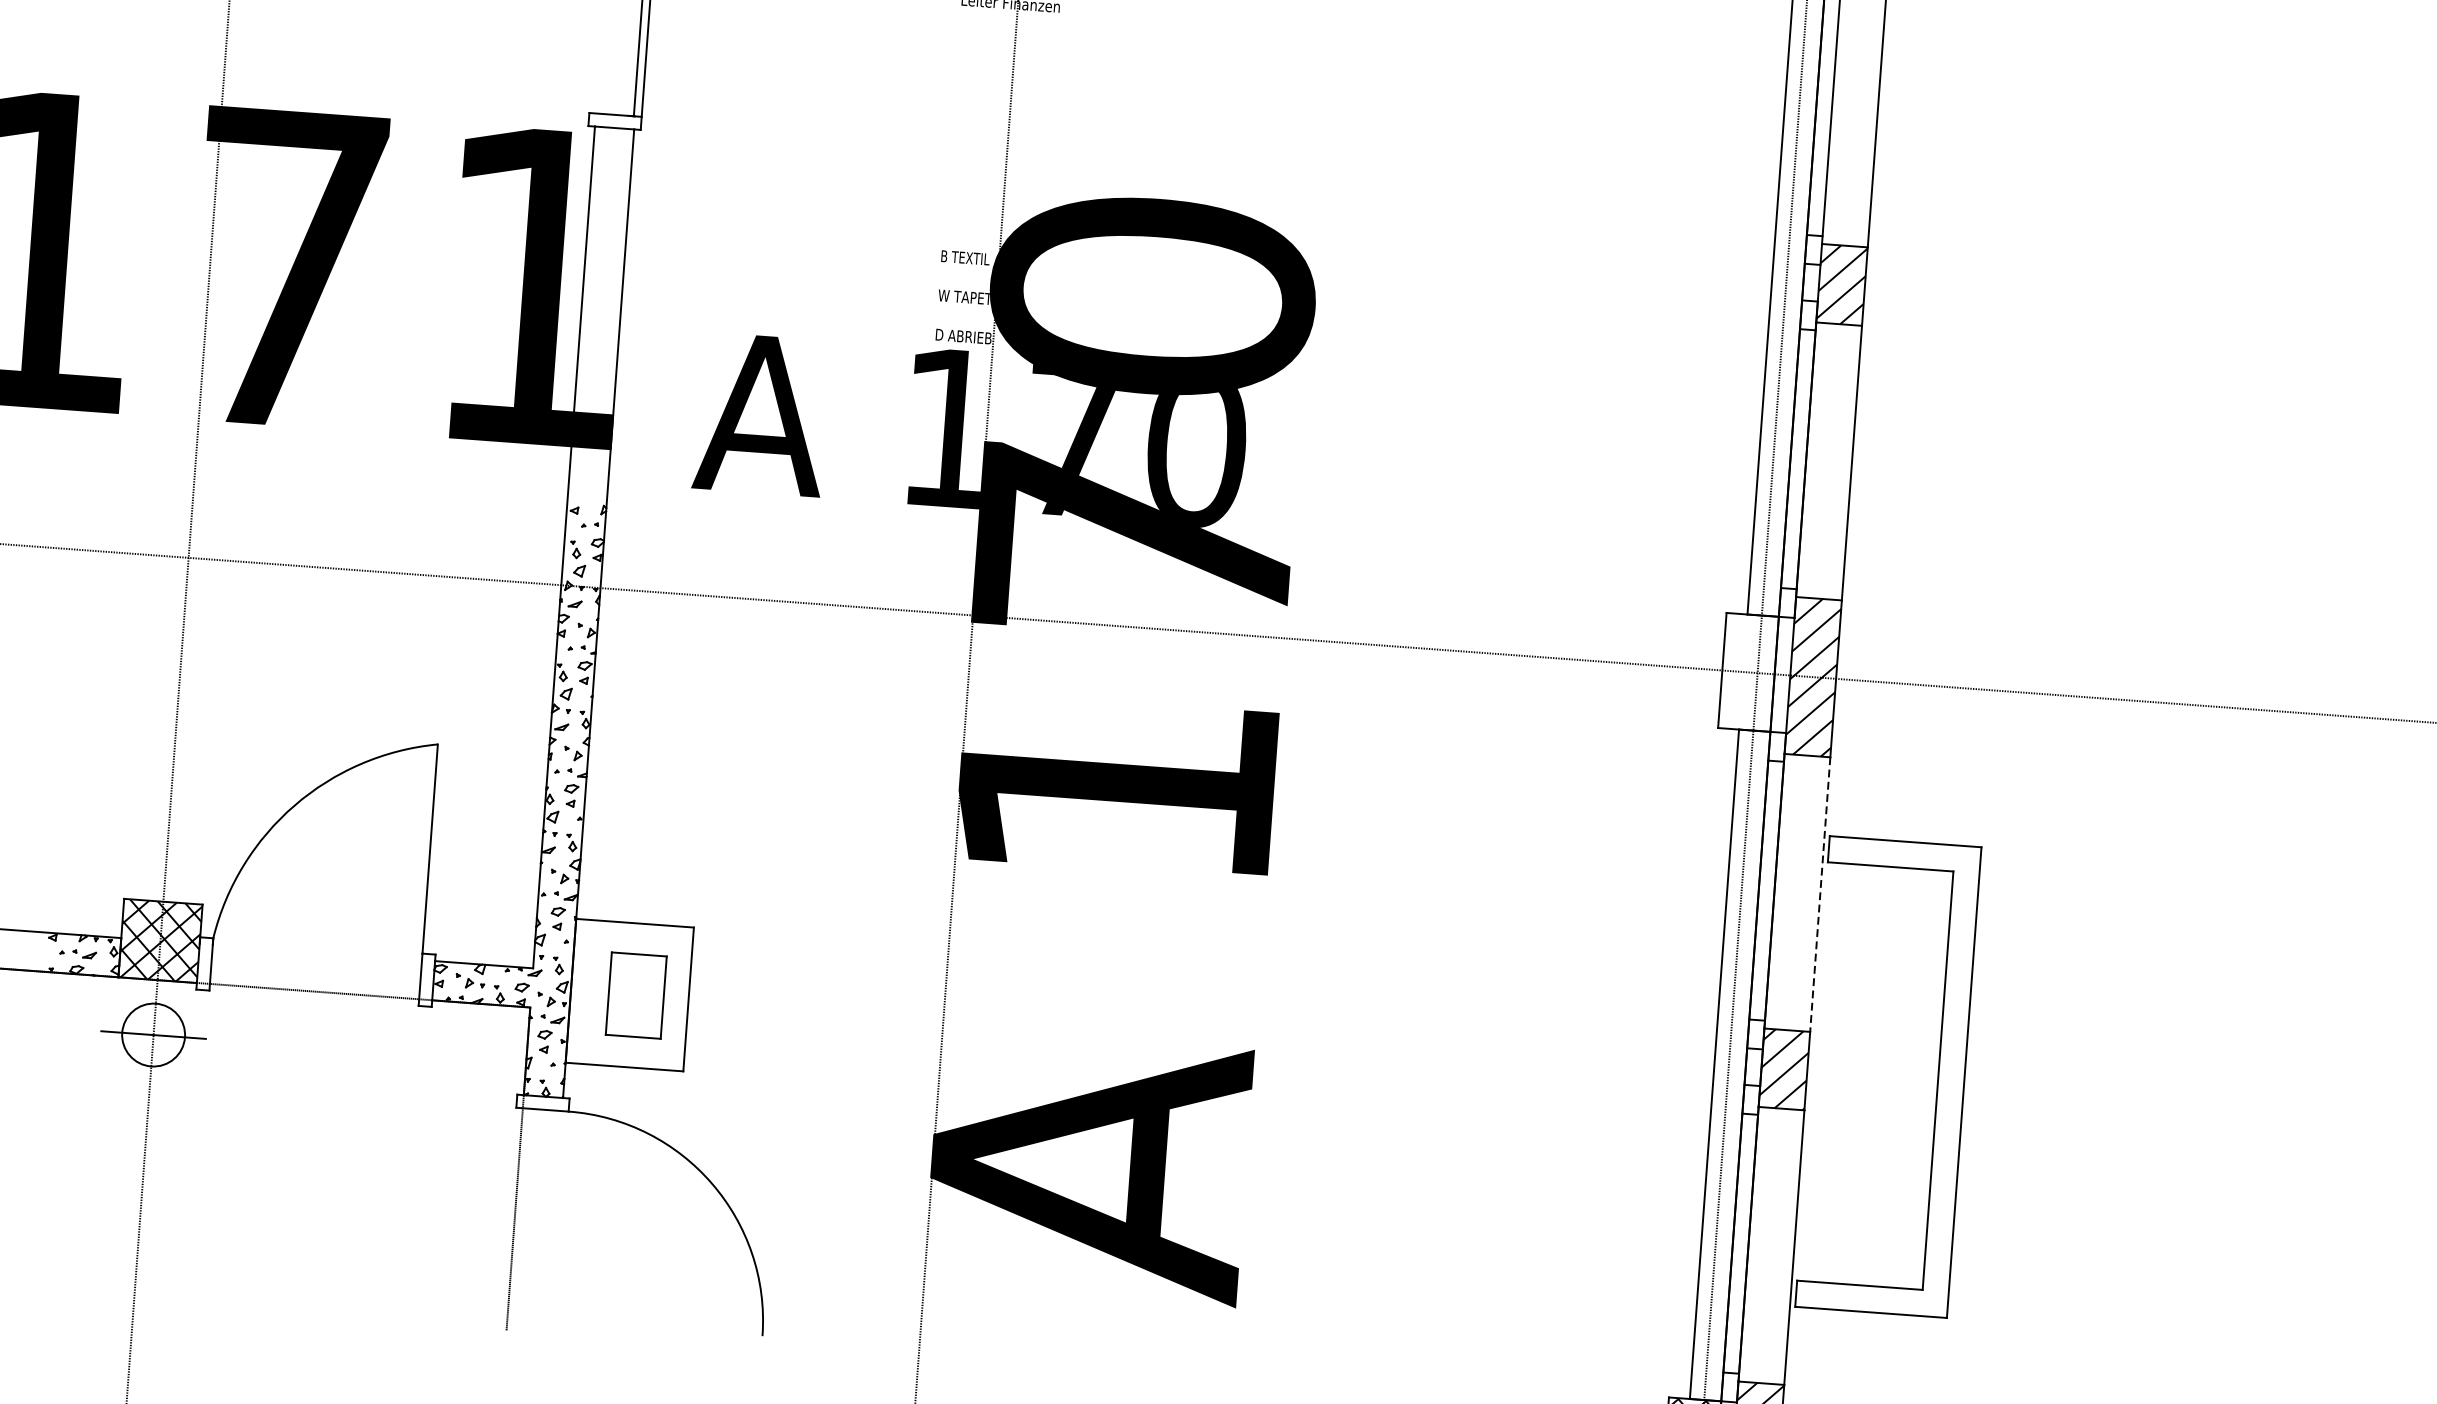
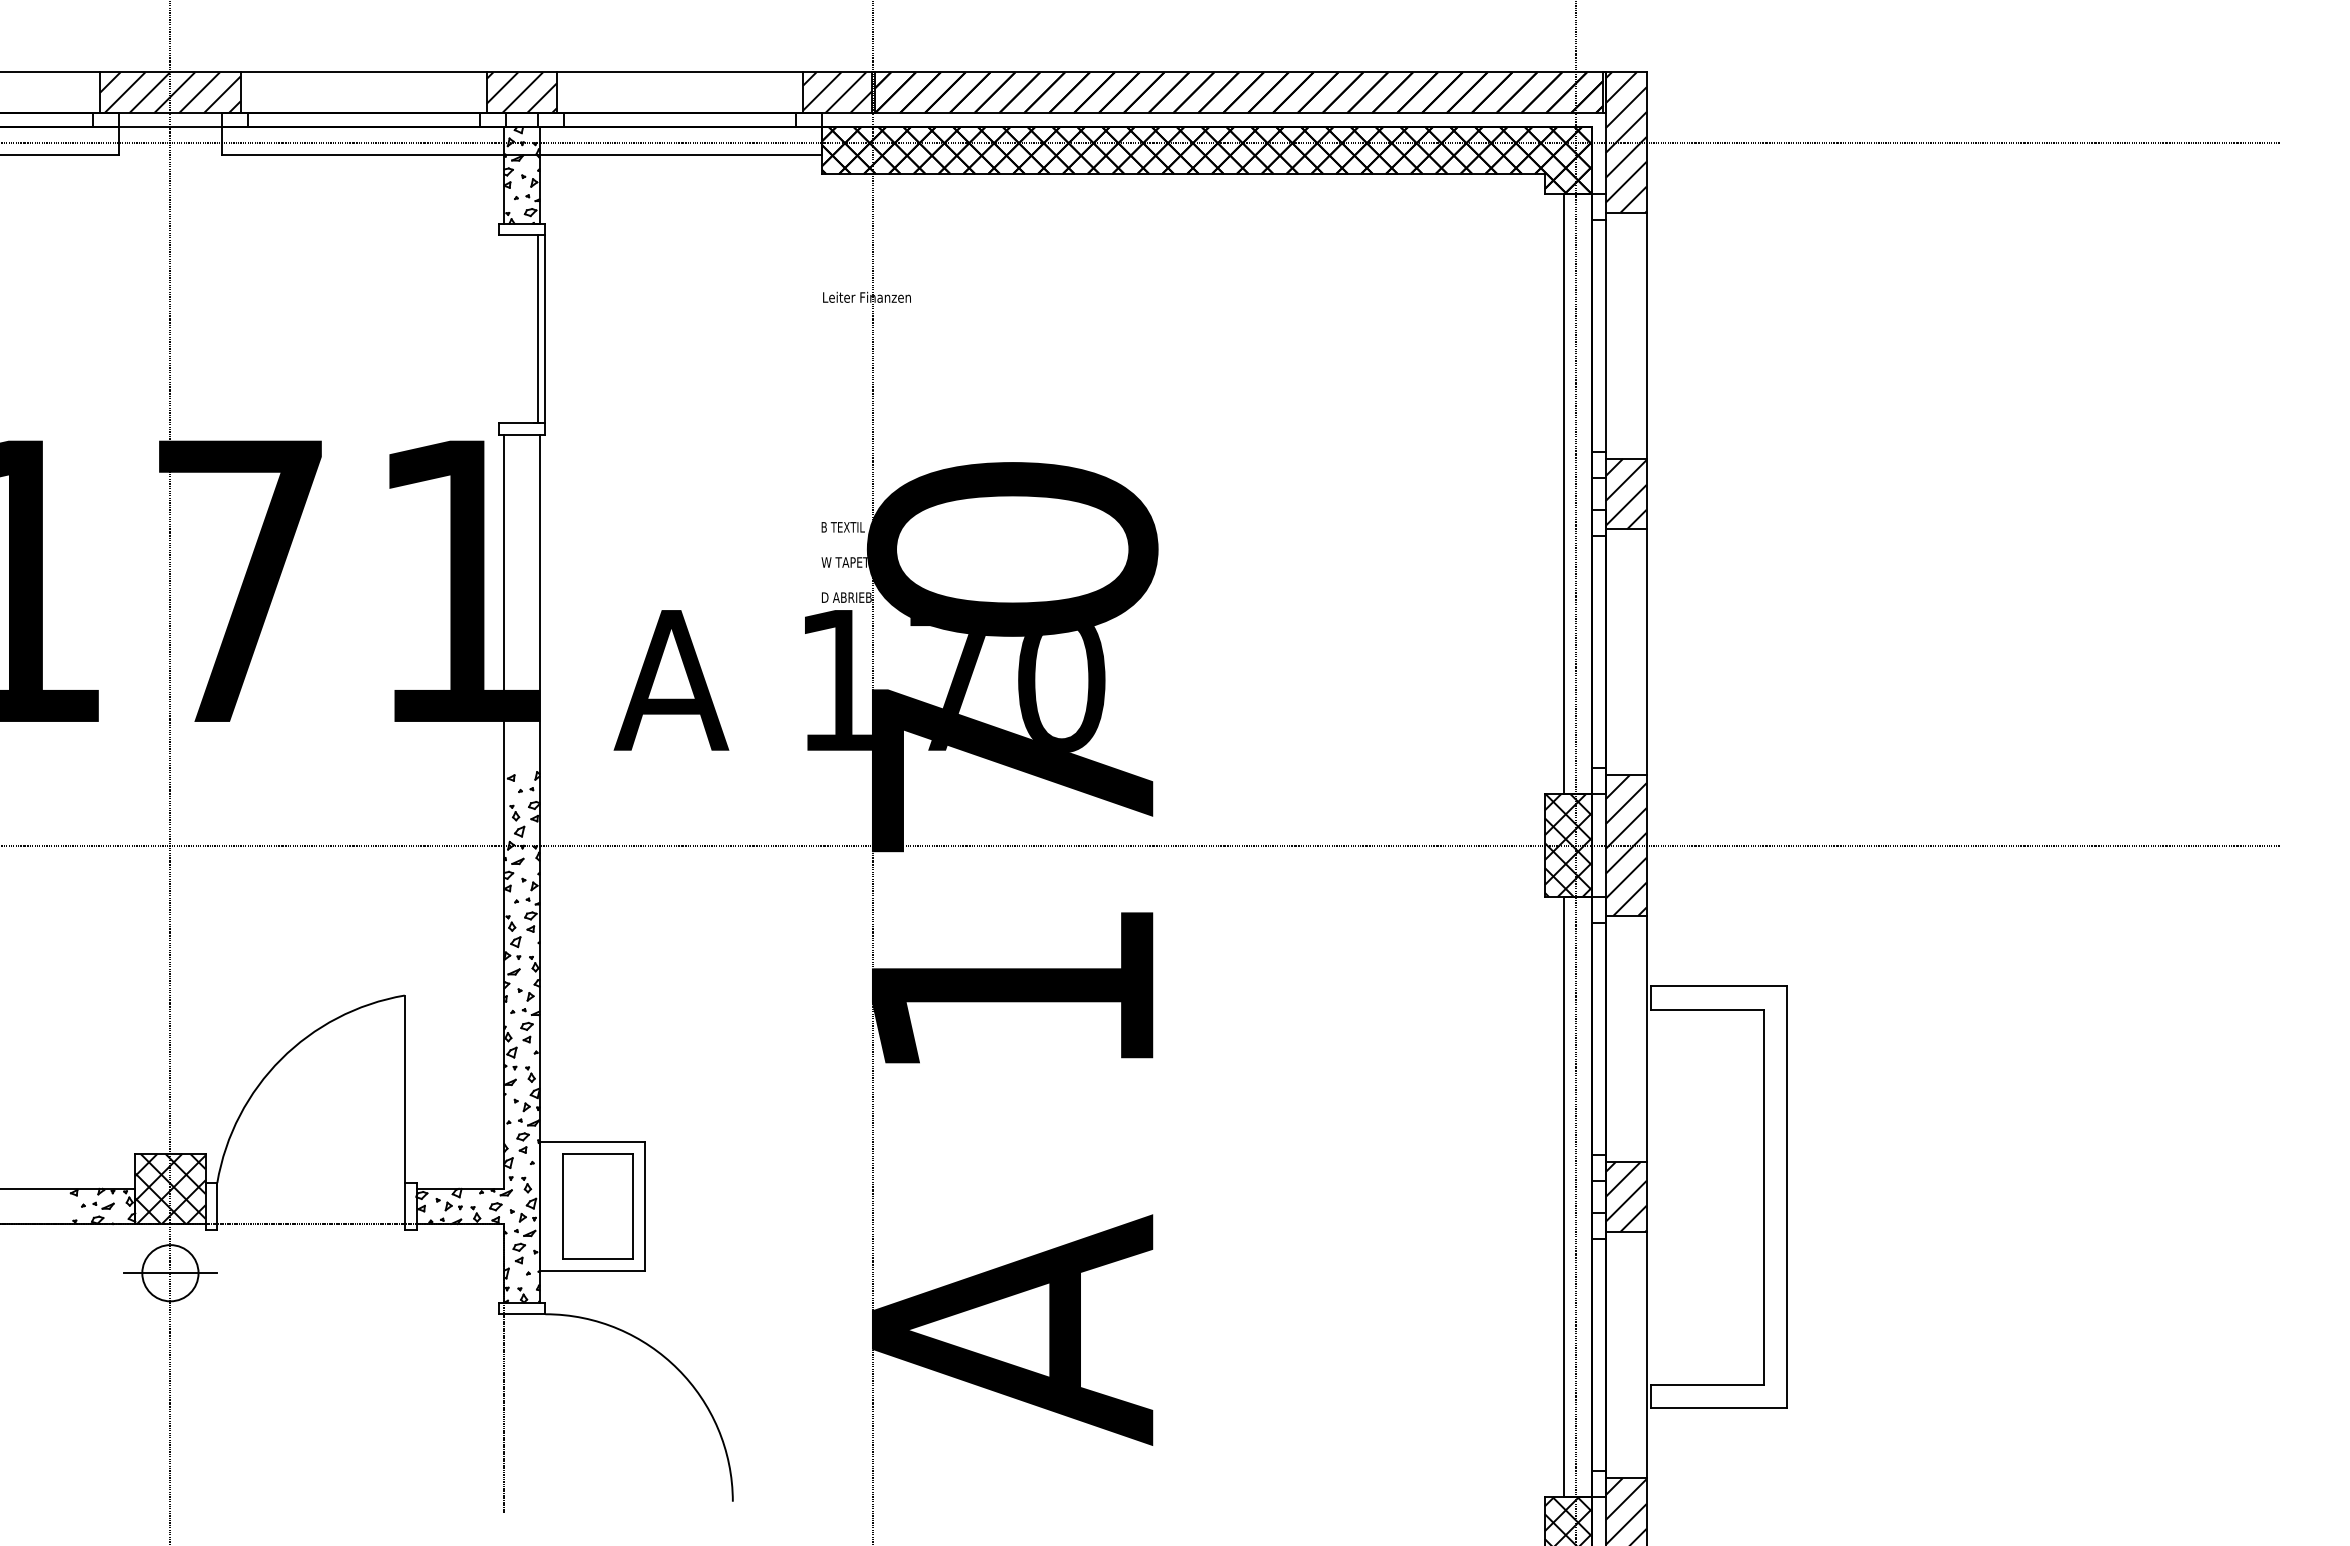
hatch: (1747, 672) -> (1567, 845), added
line: (1819, 895) -> (1646, 1039), dashed -> solid
part: (635, 995) -> (597, 1206), size x1.43

